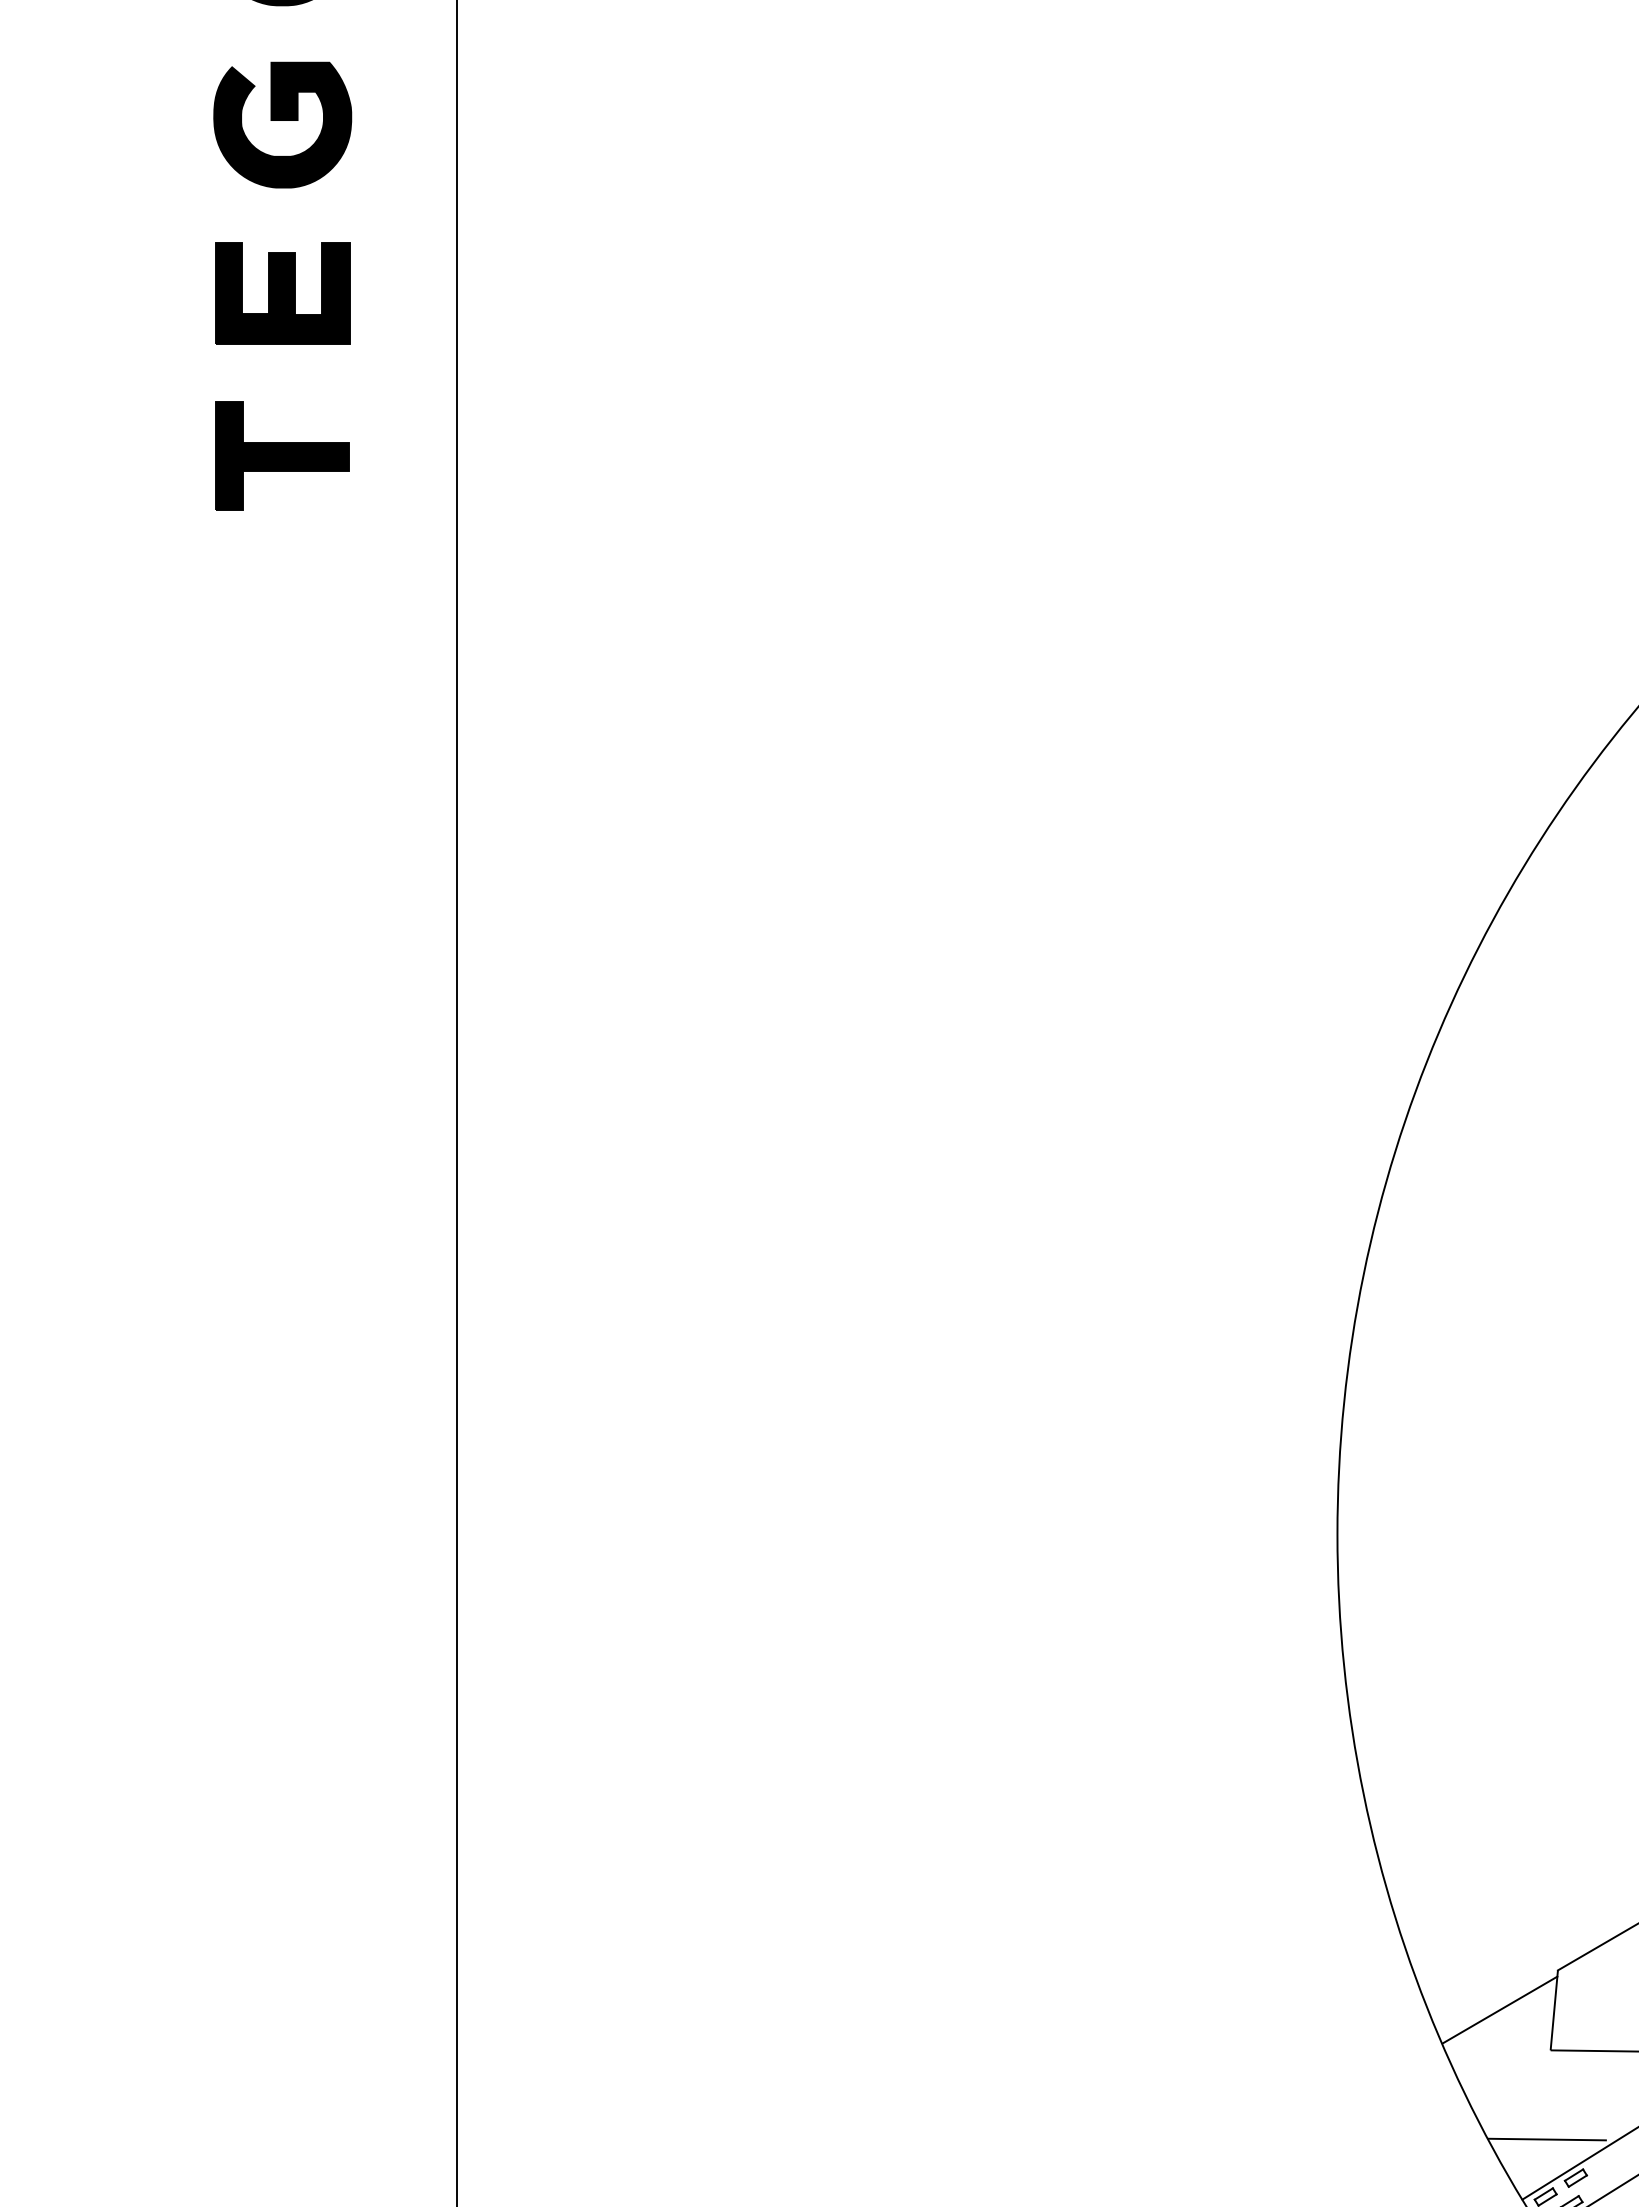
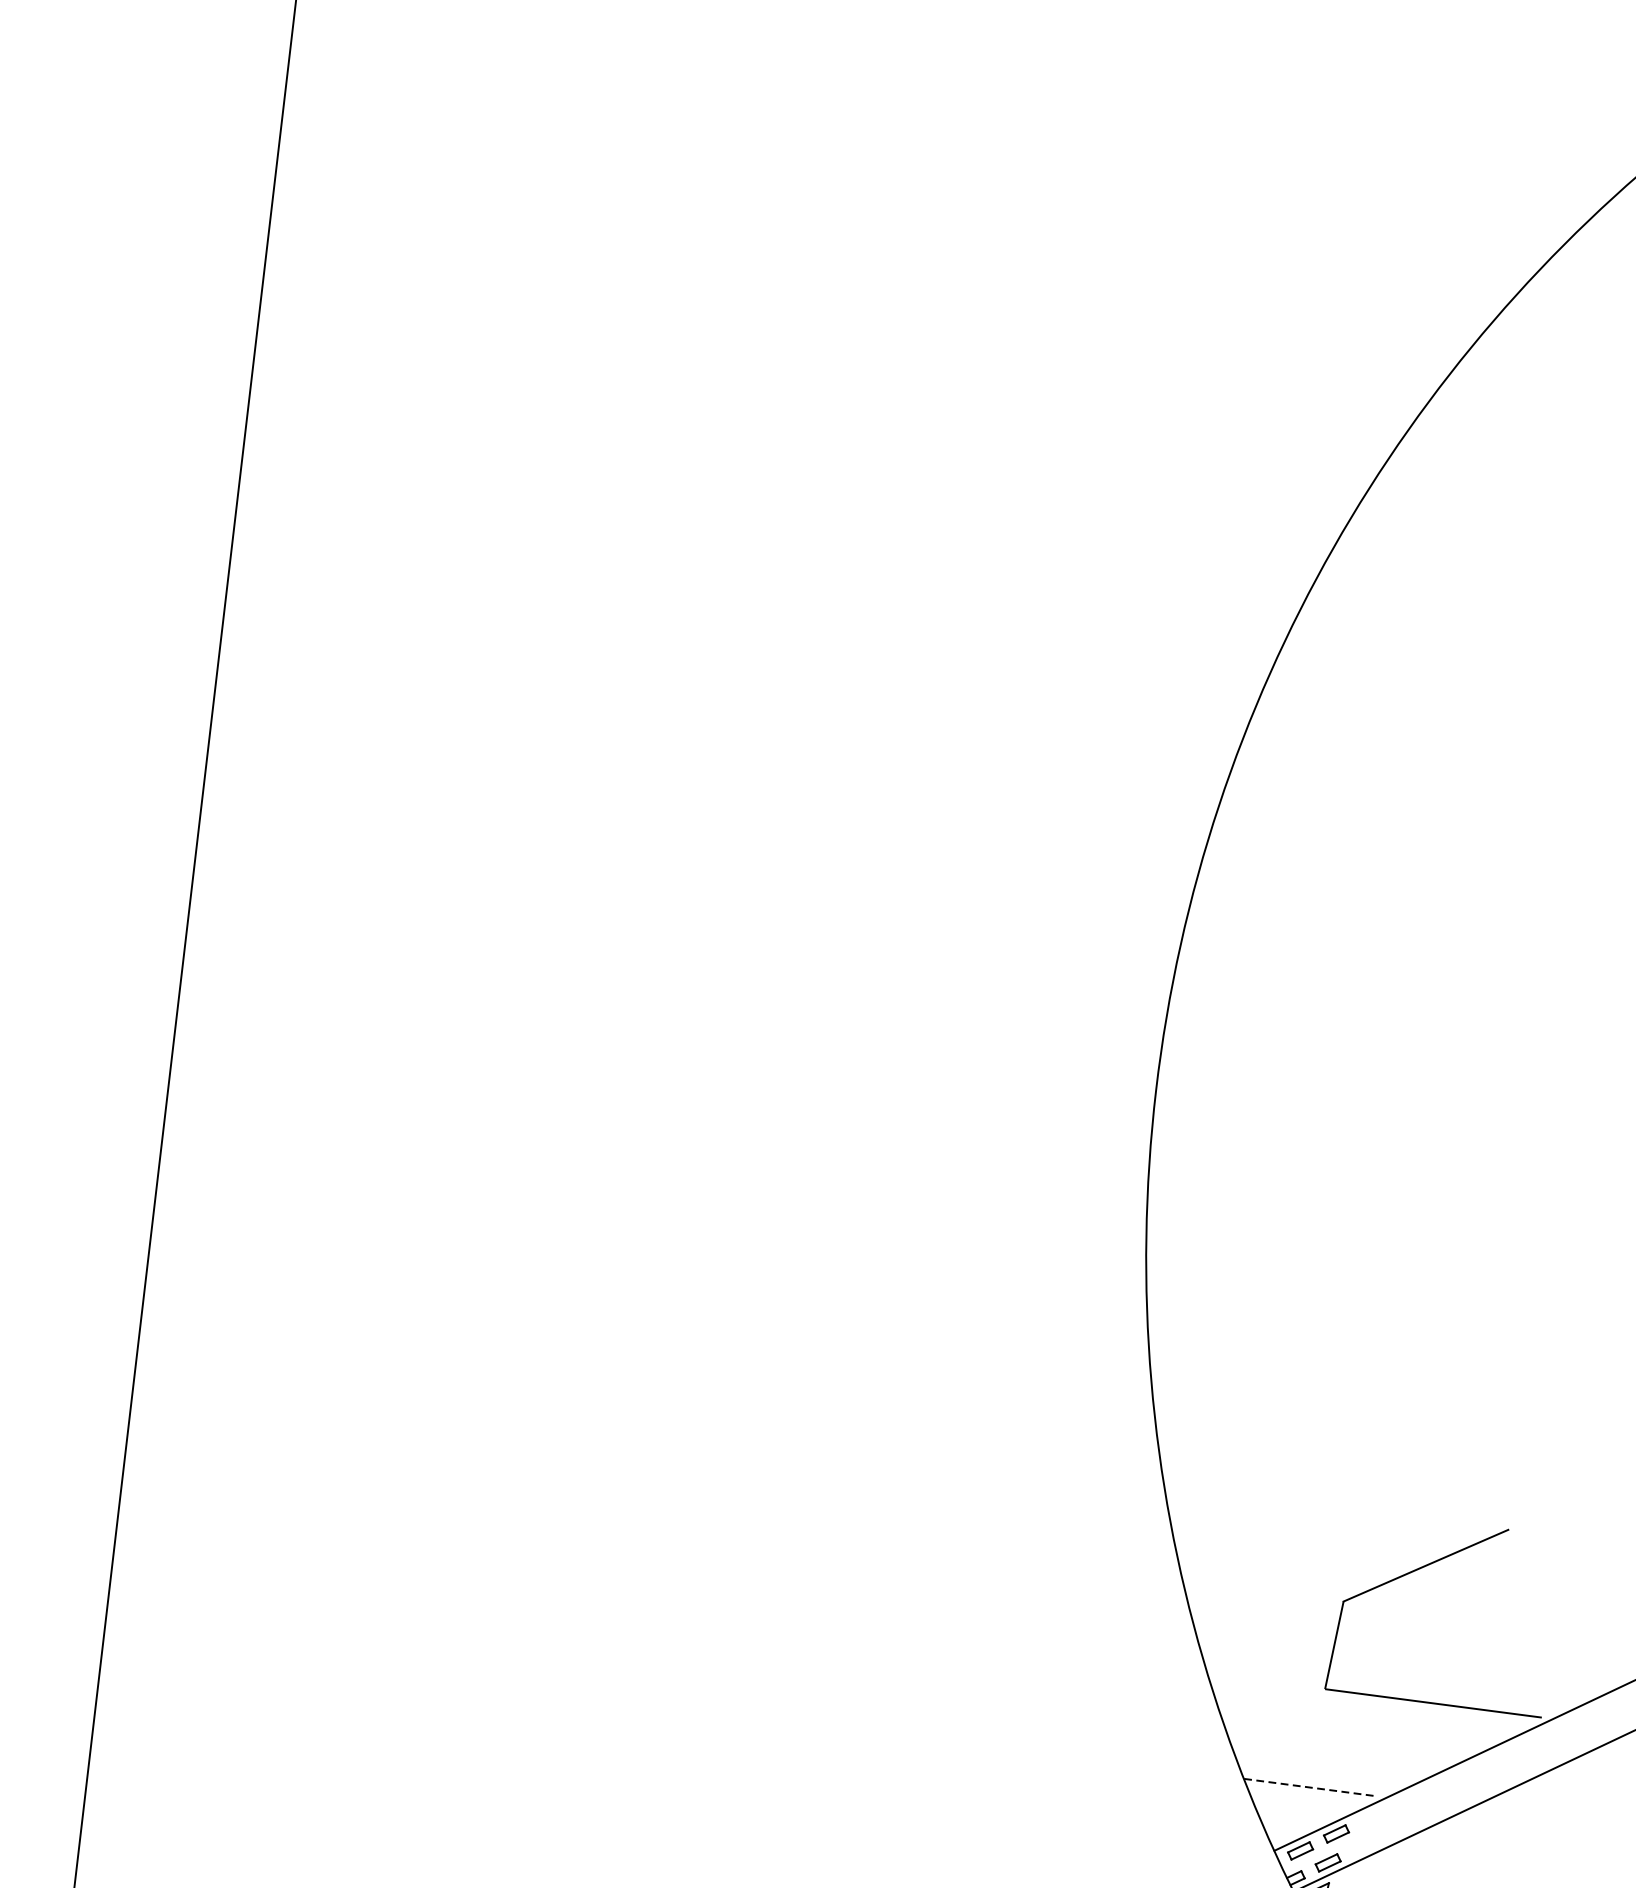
line: (1499, 2009) -> (1273, 1637), removed
line: (1547, 2139) -> (1310, 1787), solid -> dashed

